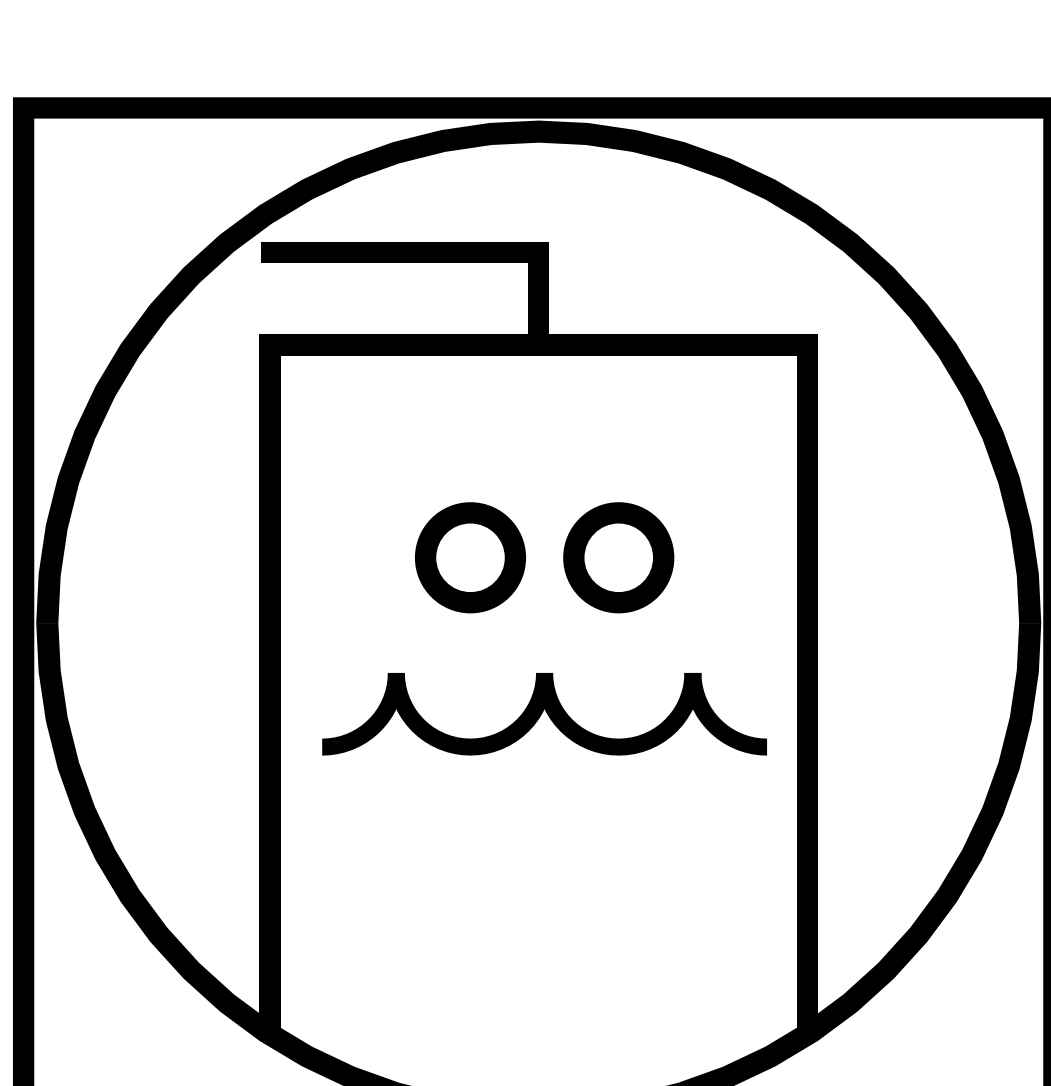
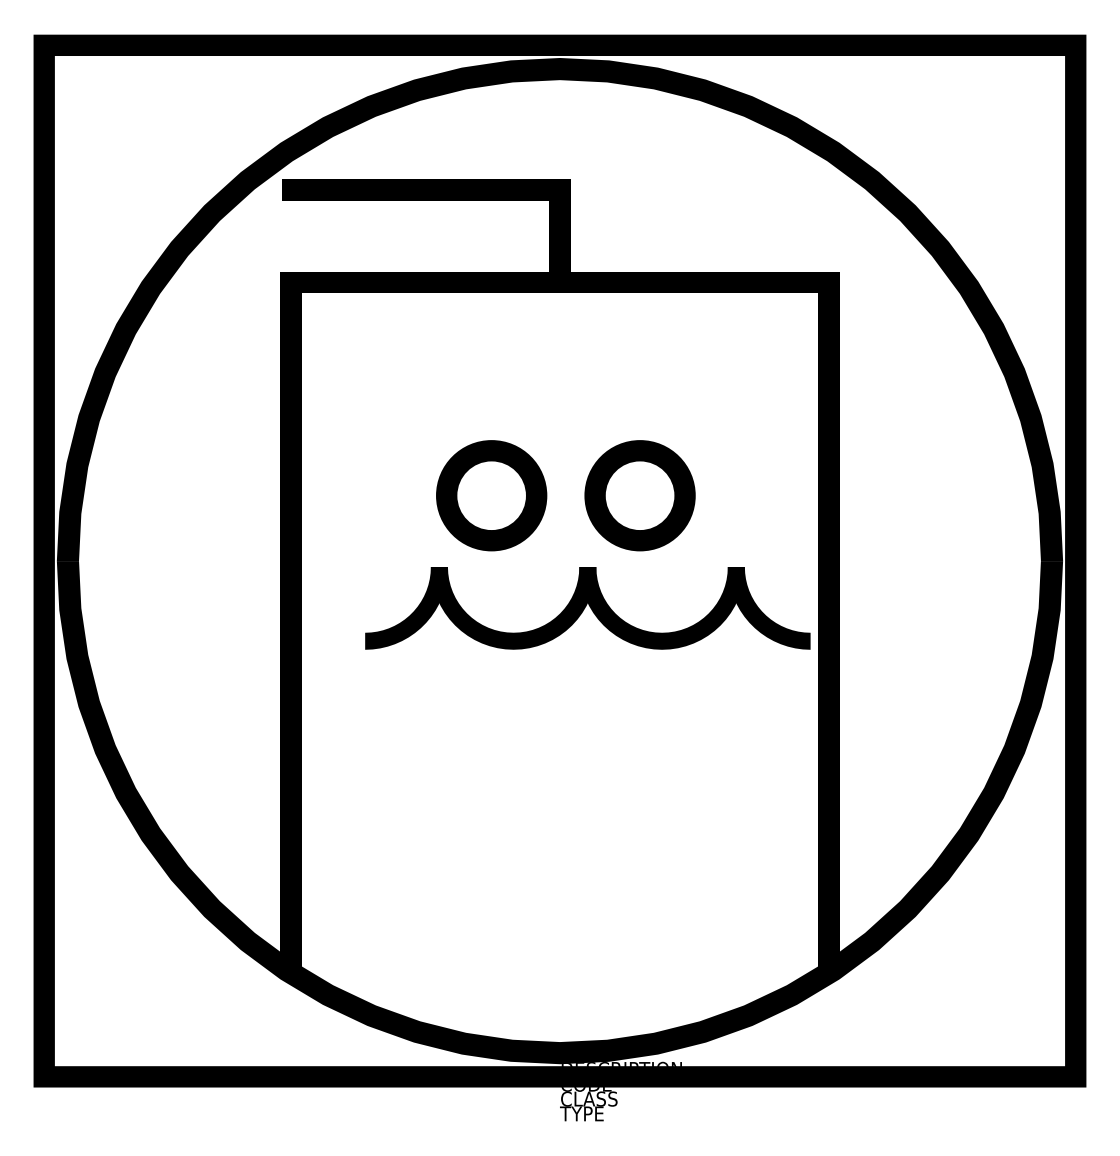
curve: (542, 714) -> (585, 608), moved

